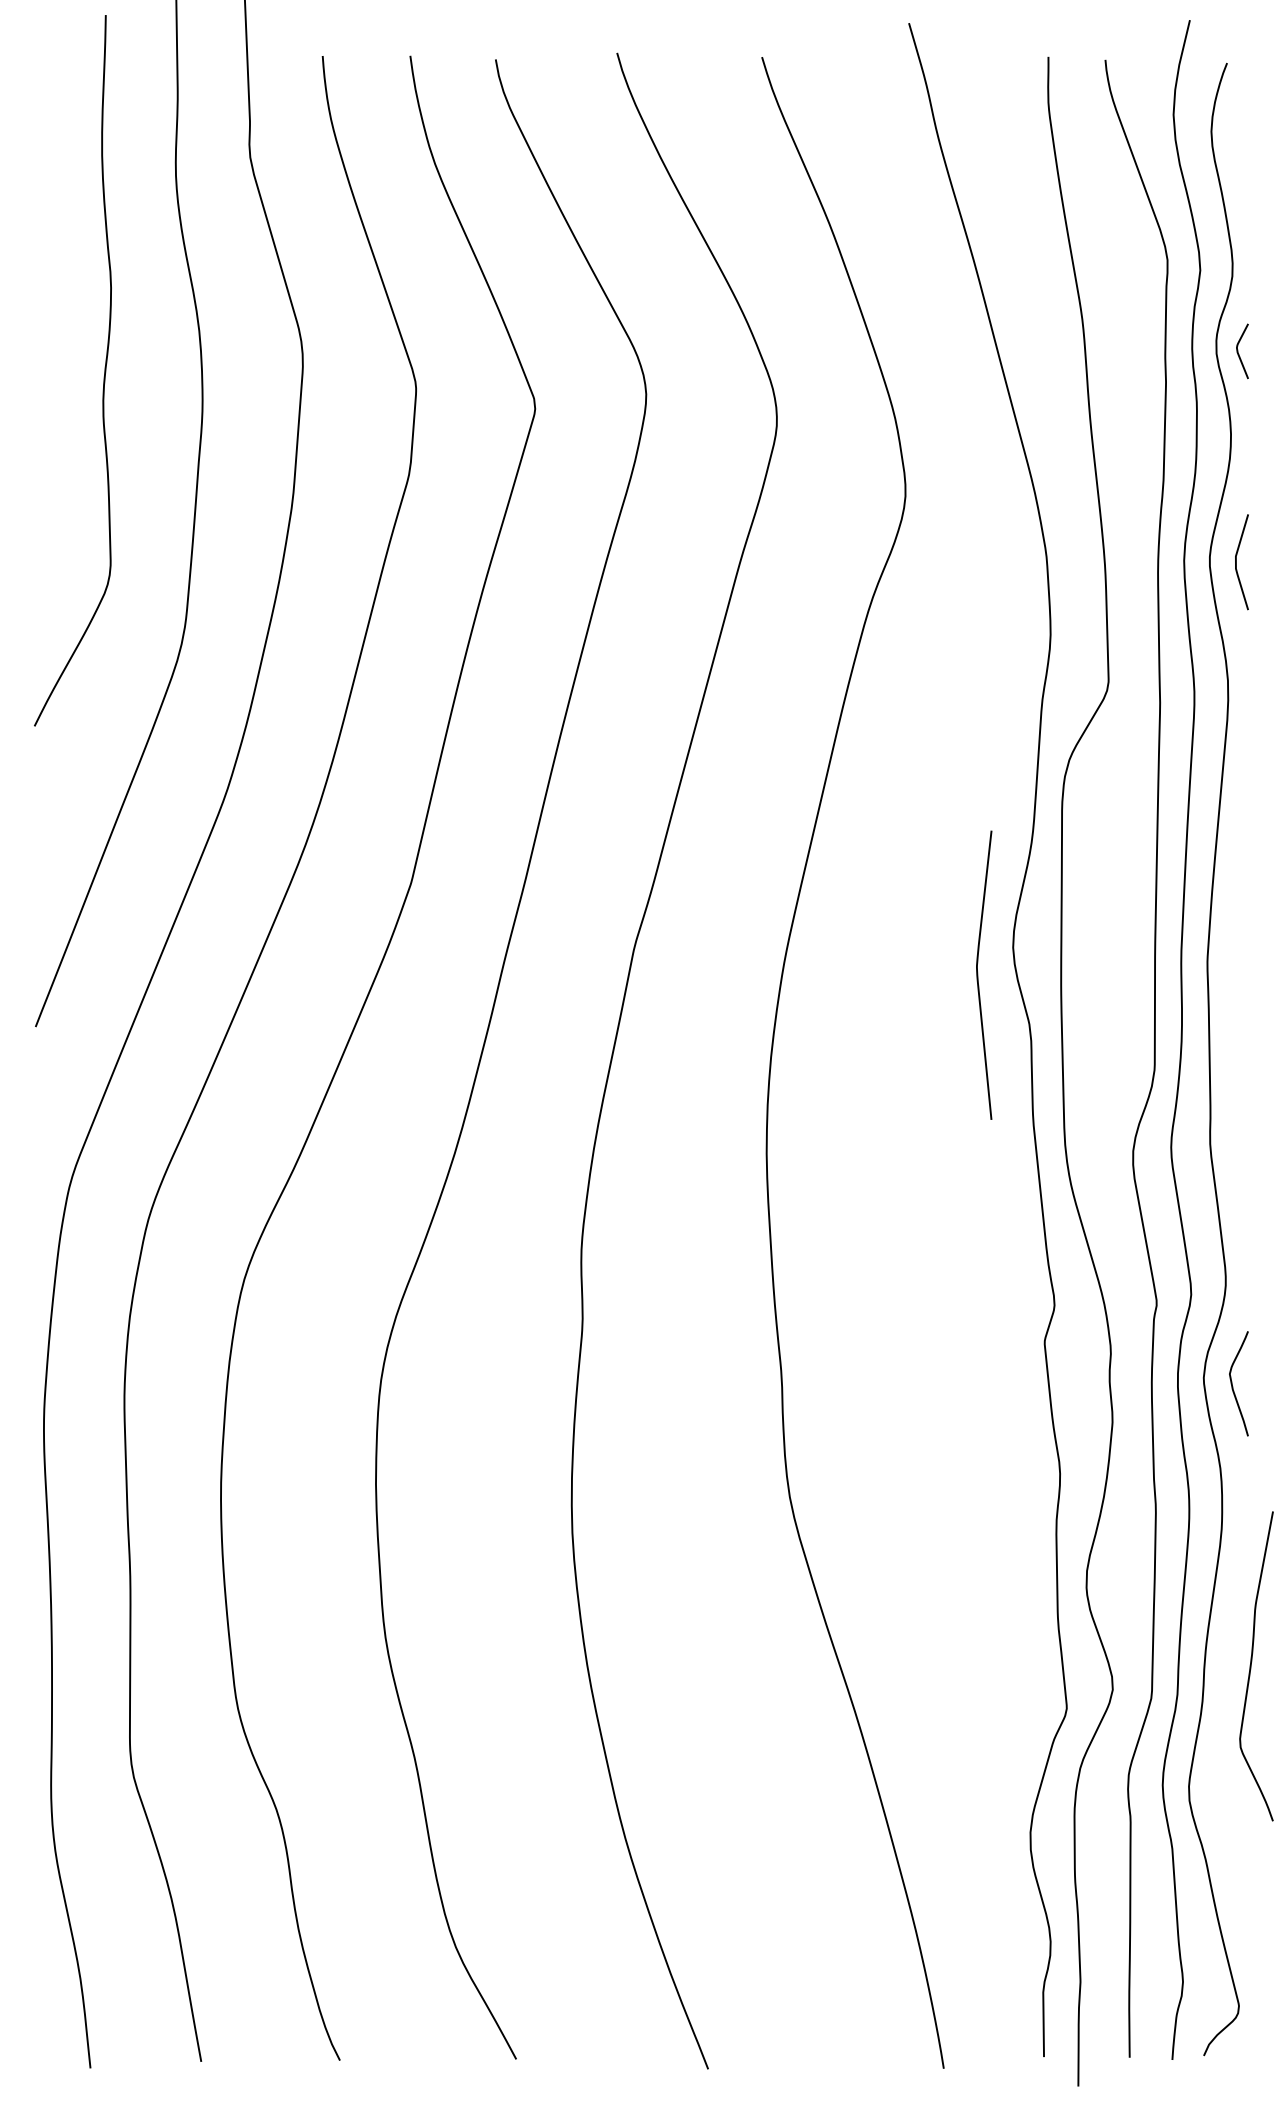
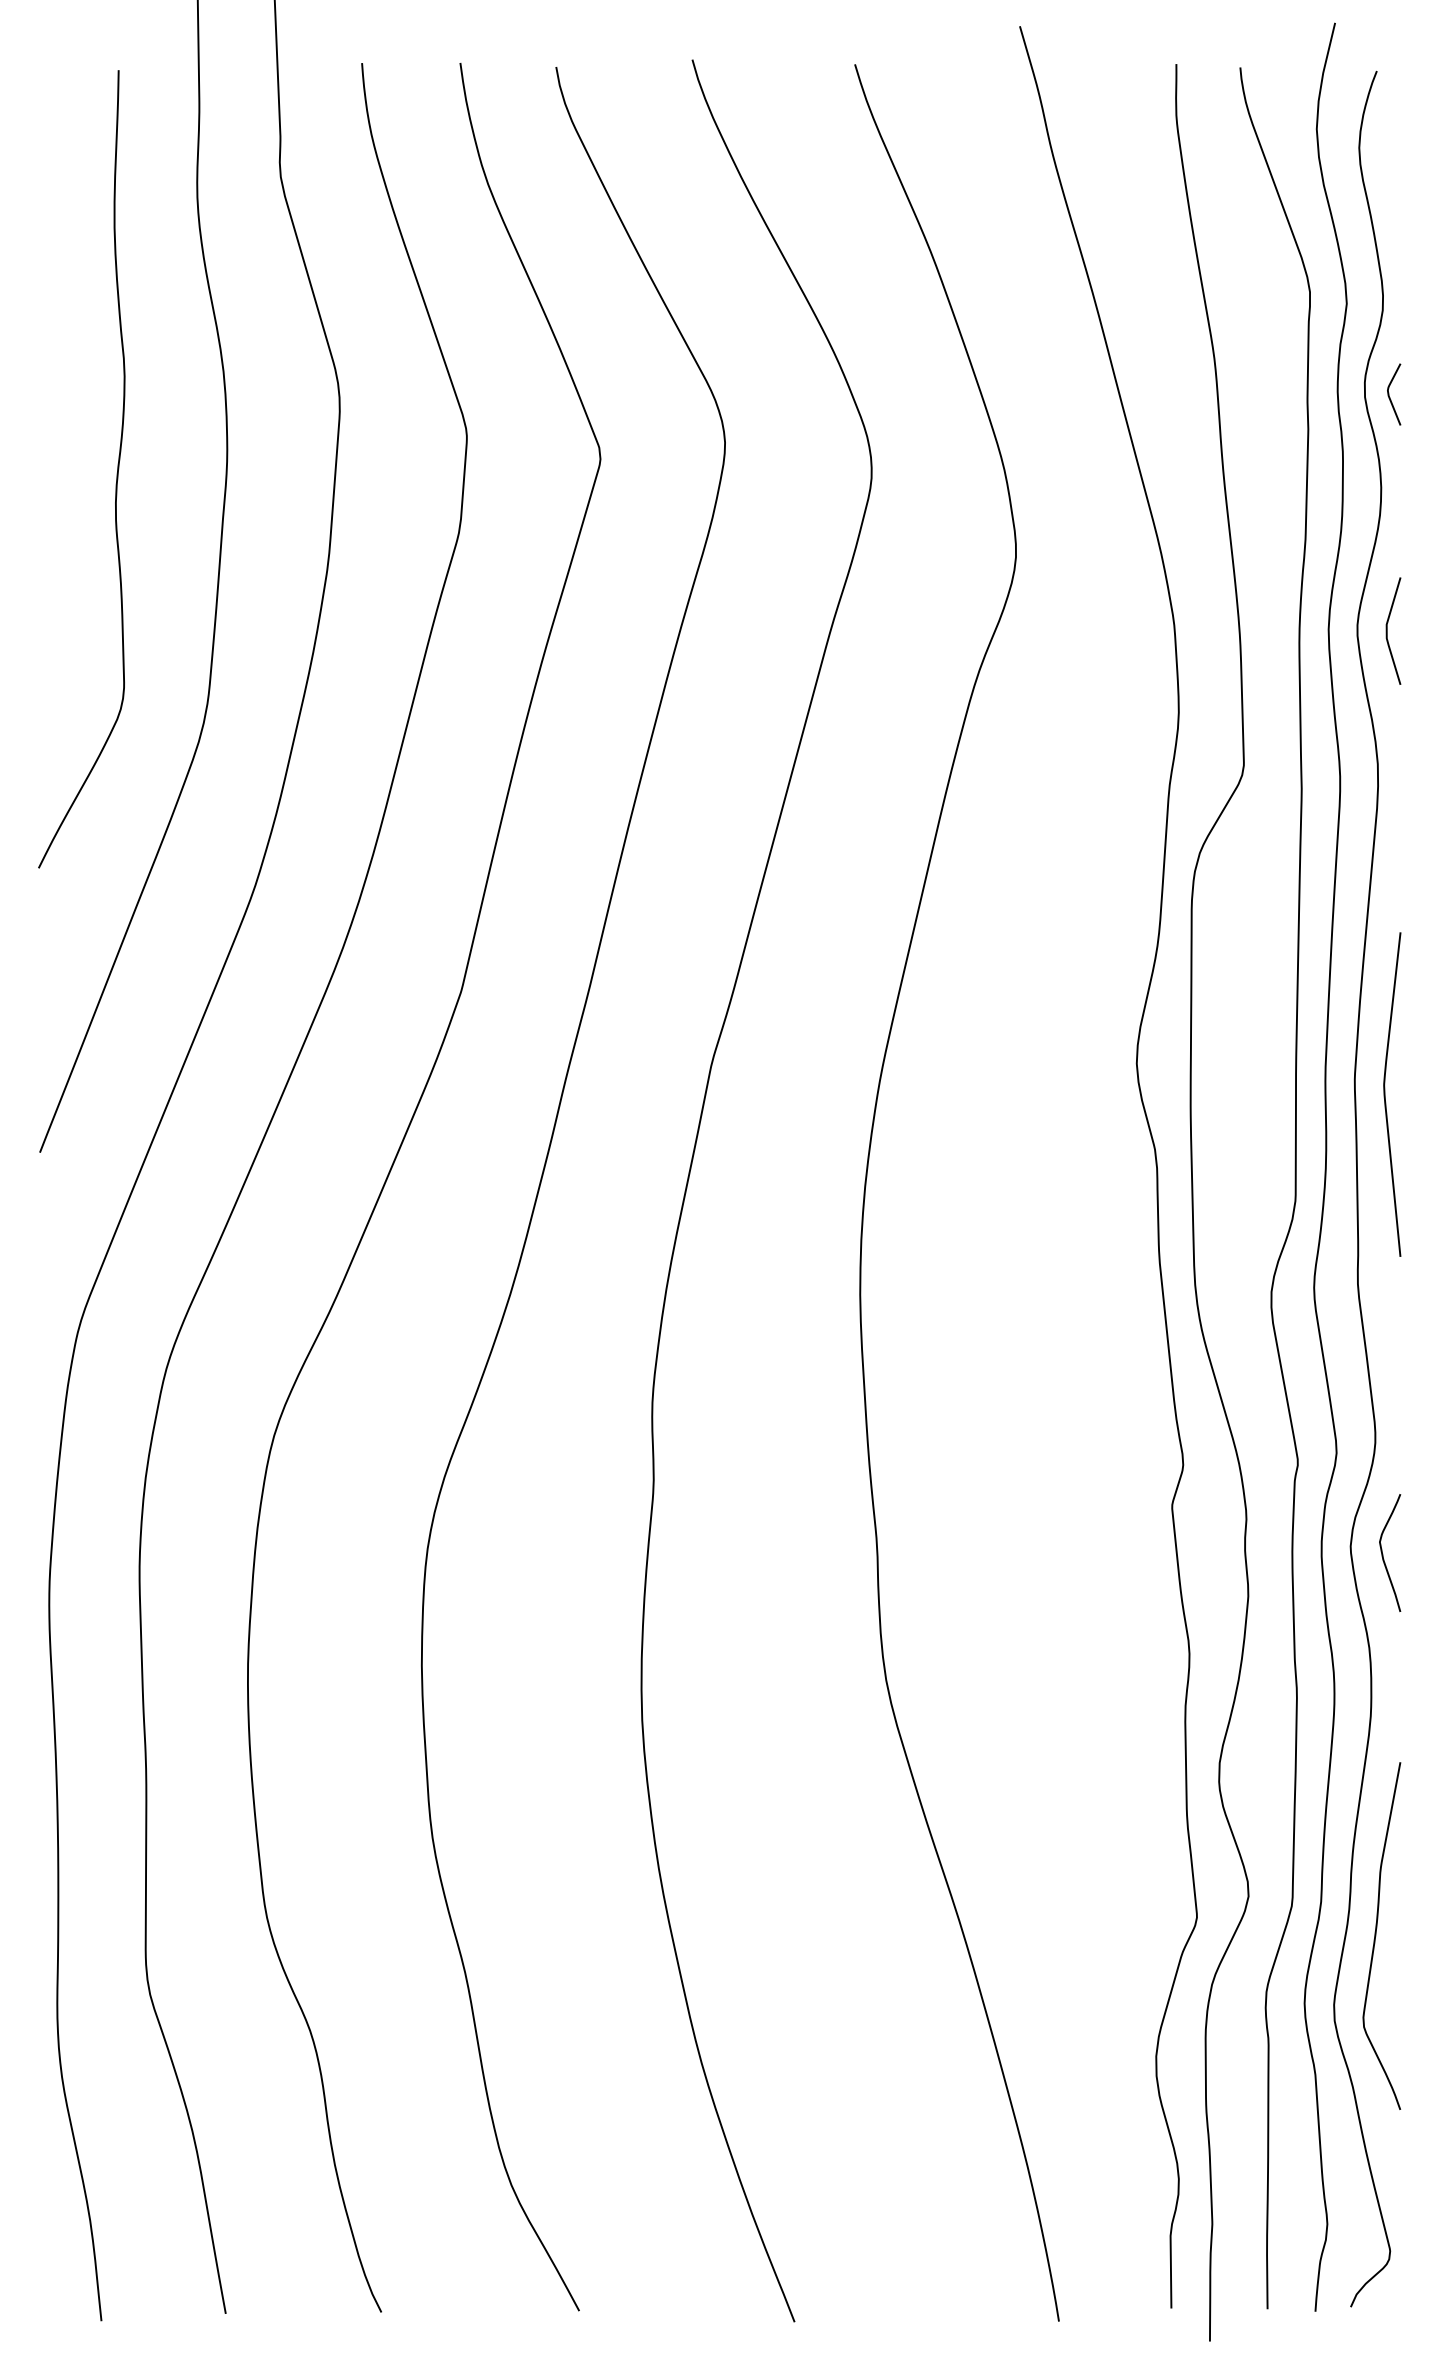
curve: (103, 374) -> (116, 473), moved
curve: (978, 975) -> (1385, 1094), moved
curve: (1251, 1665) -> (1376, 1935), moved

